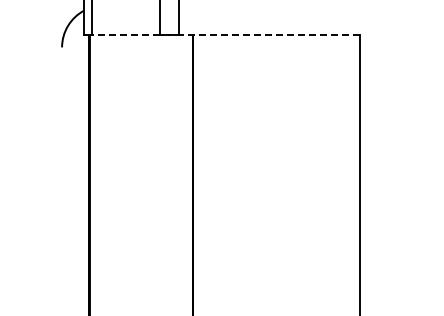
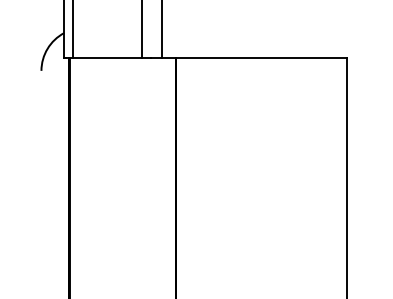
line: (126, 35) -> (107, 58), dashed -> solid
line: (268, 35) -> (253, 58), dashed -> solid

